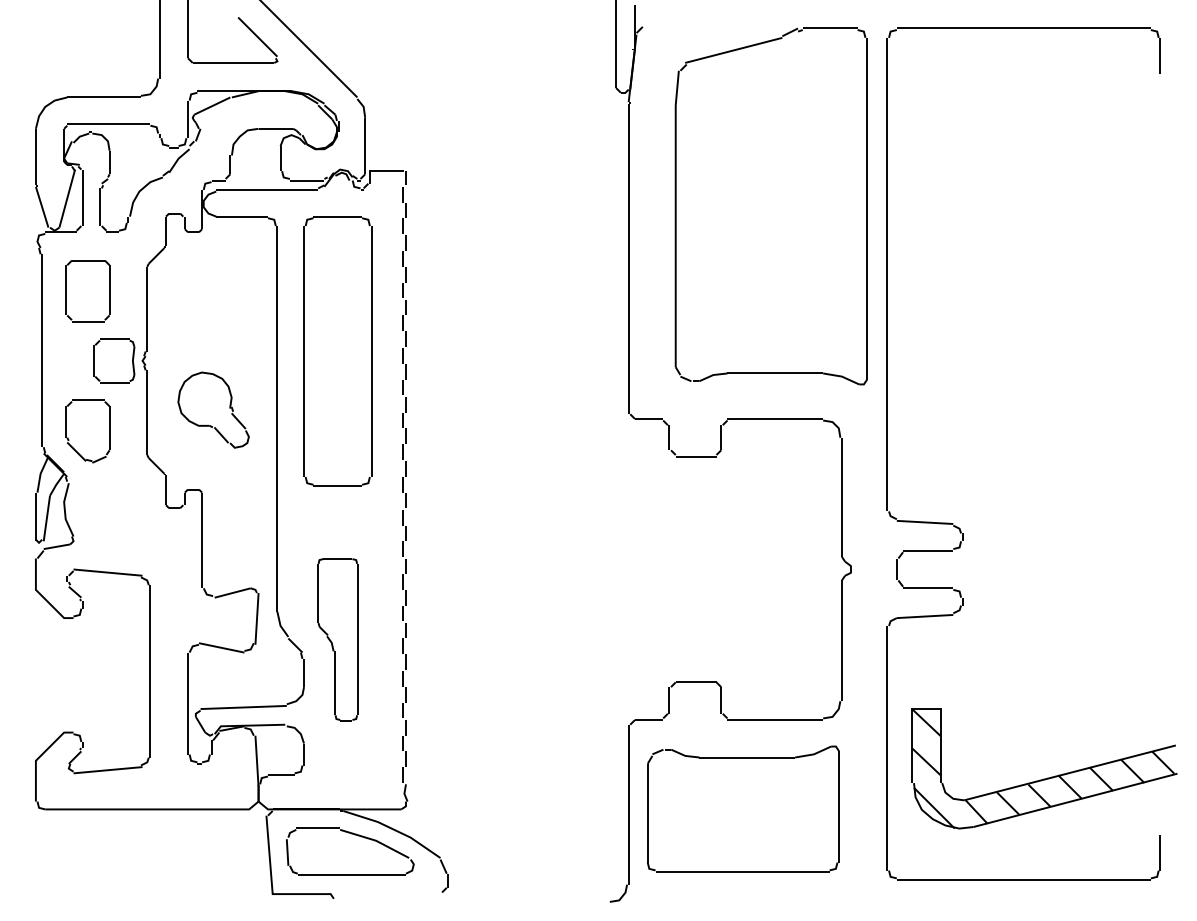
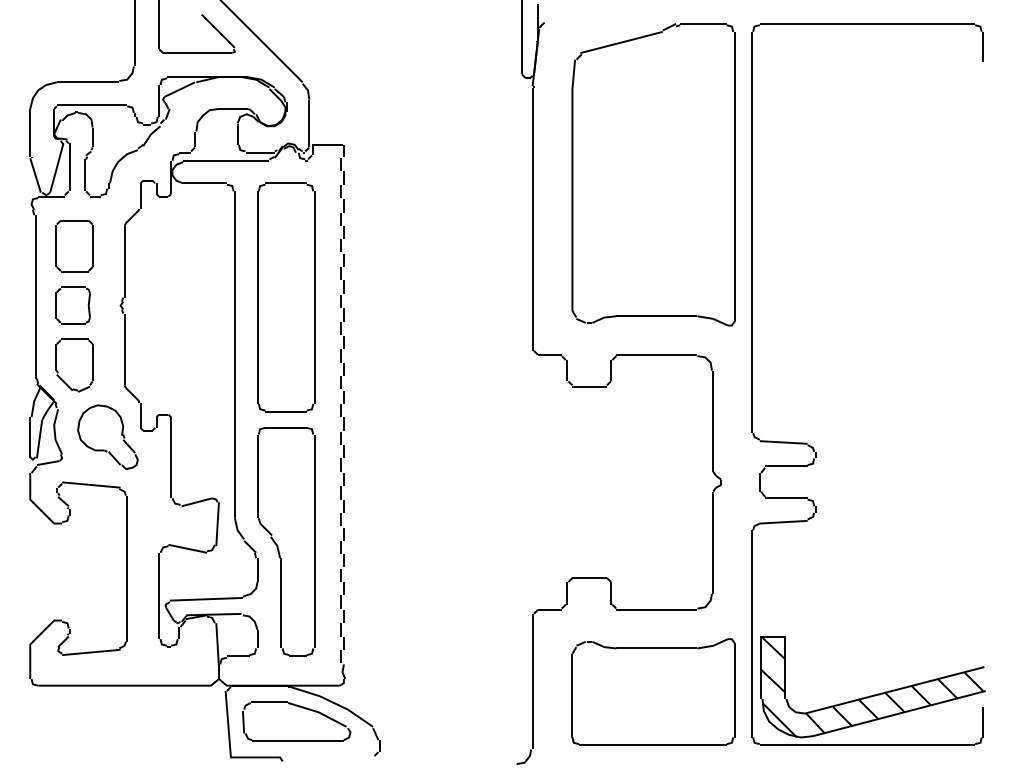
part: (114, 360) -> (73, 305), moved
part: (229, 408) -> (121, 435), moved
part: (337, 639) -> (285, 541), size x1.67
part: (743, 758) -> (653, 649), moved
part: (1047, 777) -> (875, 694), moved

